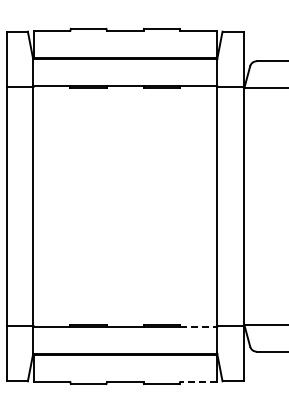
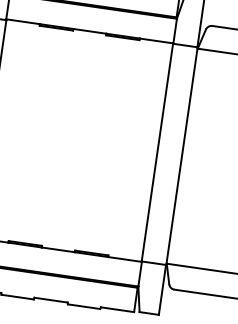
line: (198, 326) -> (124, 259), dashed -> solid
line: (197, 382) -> (116, 309), dashed -> solid

